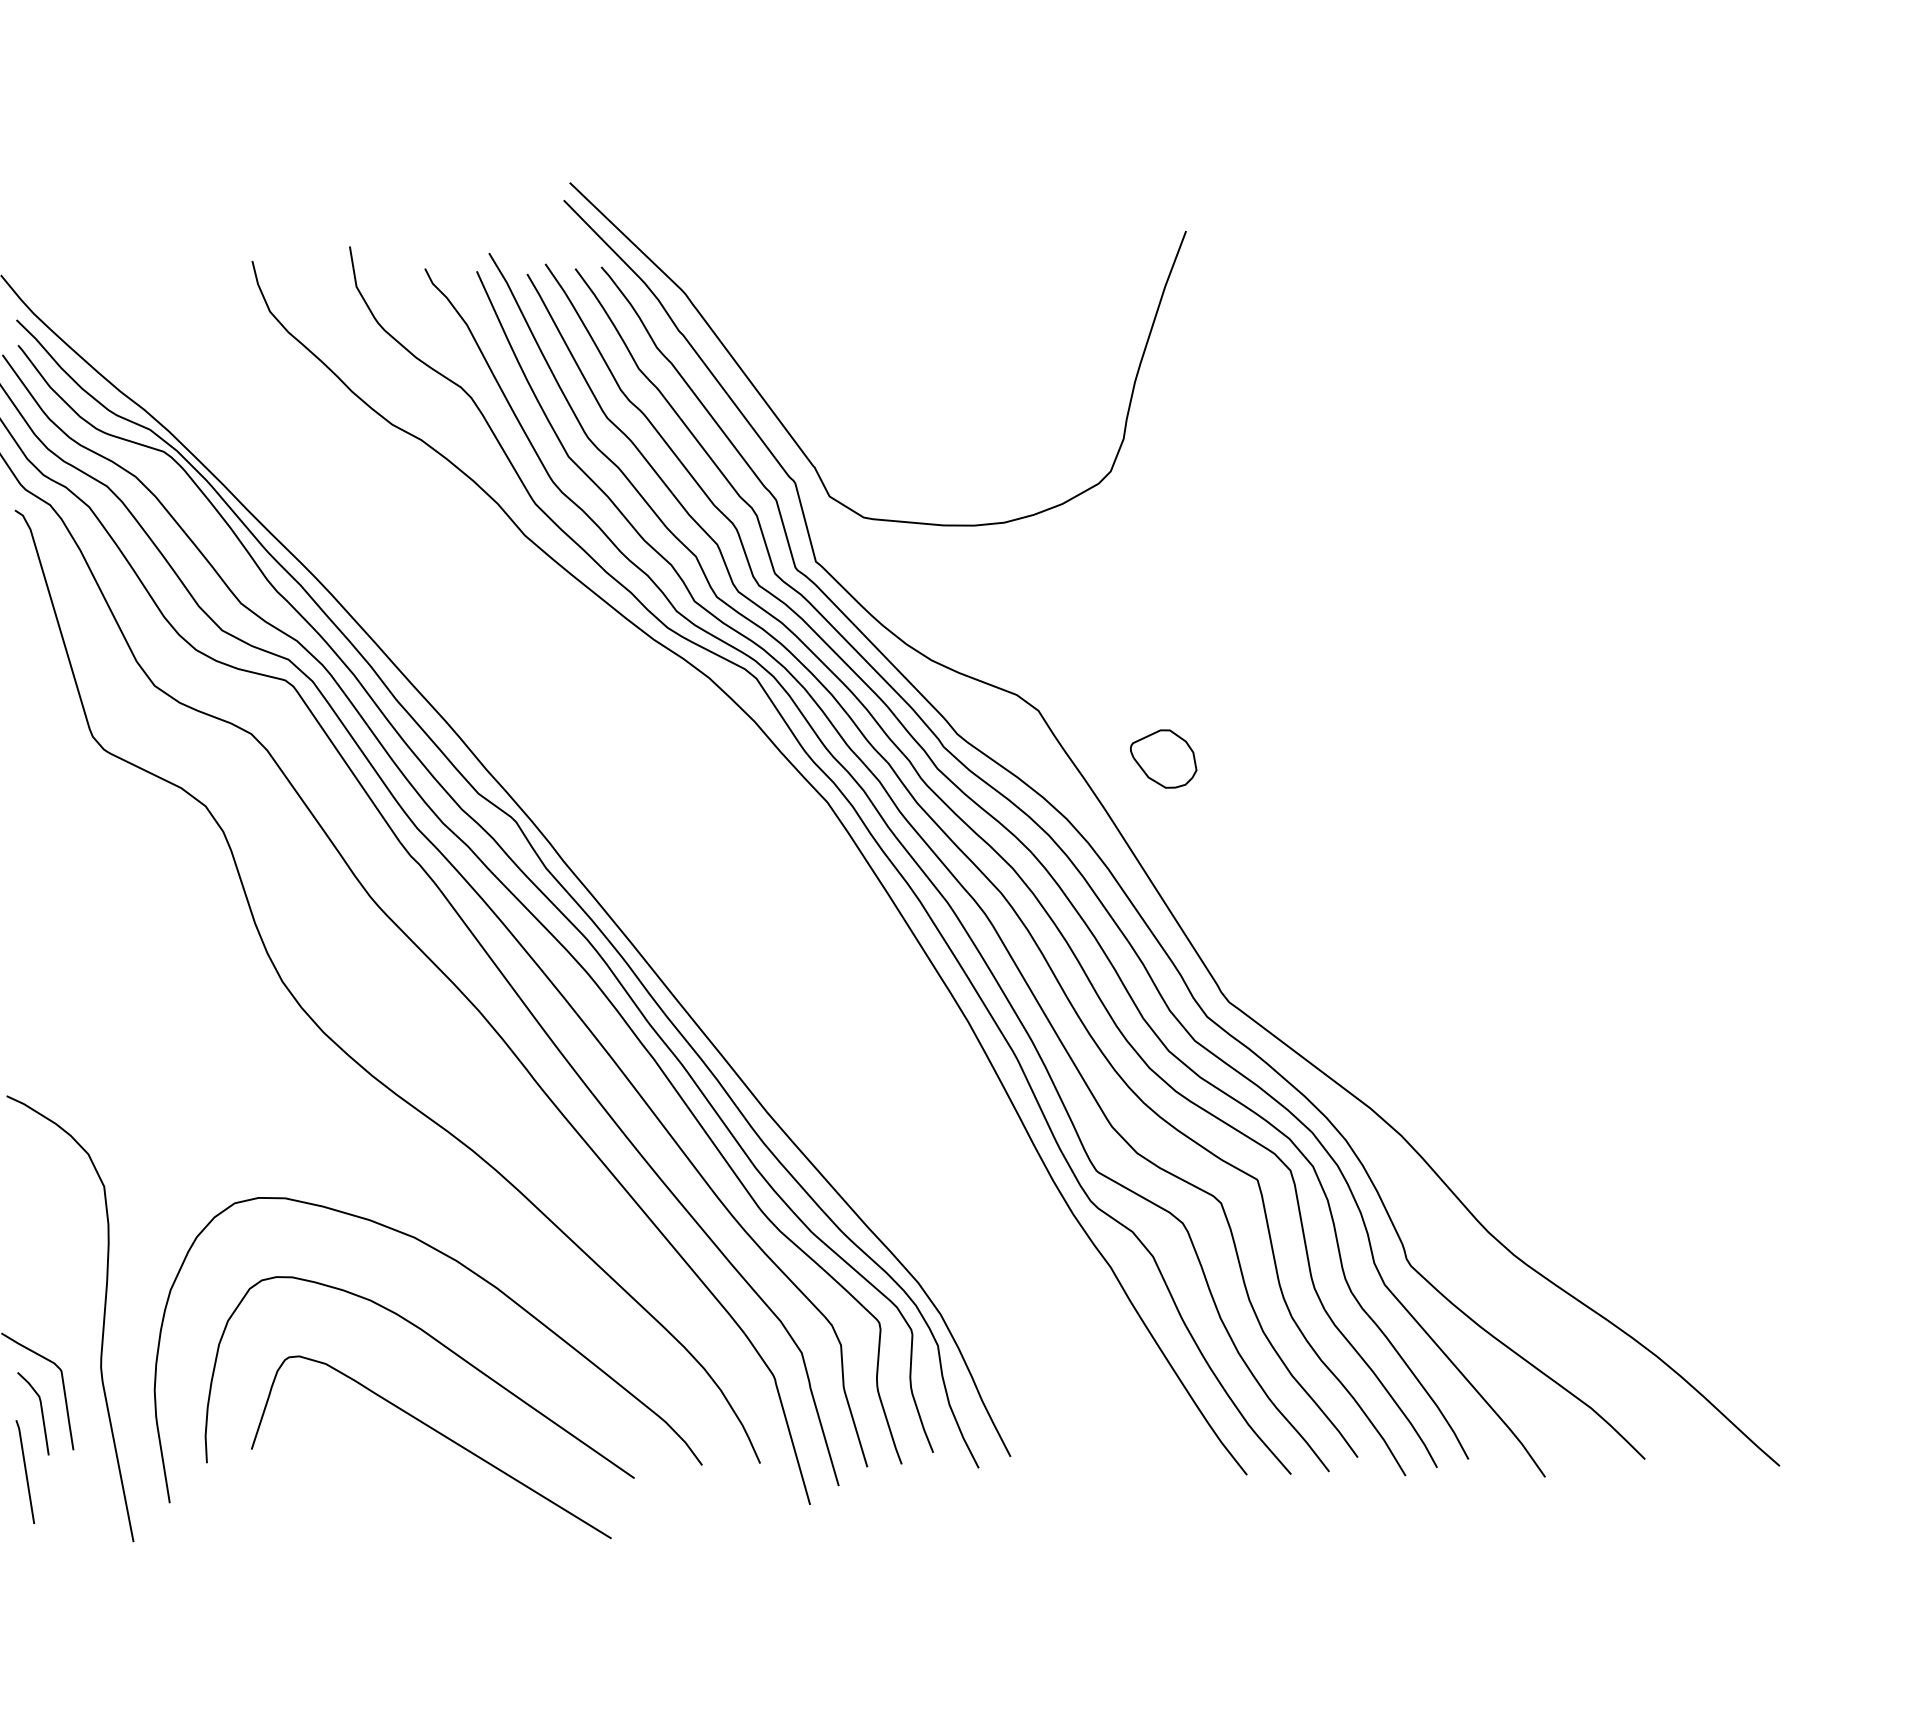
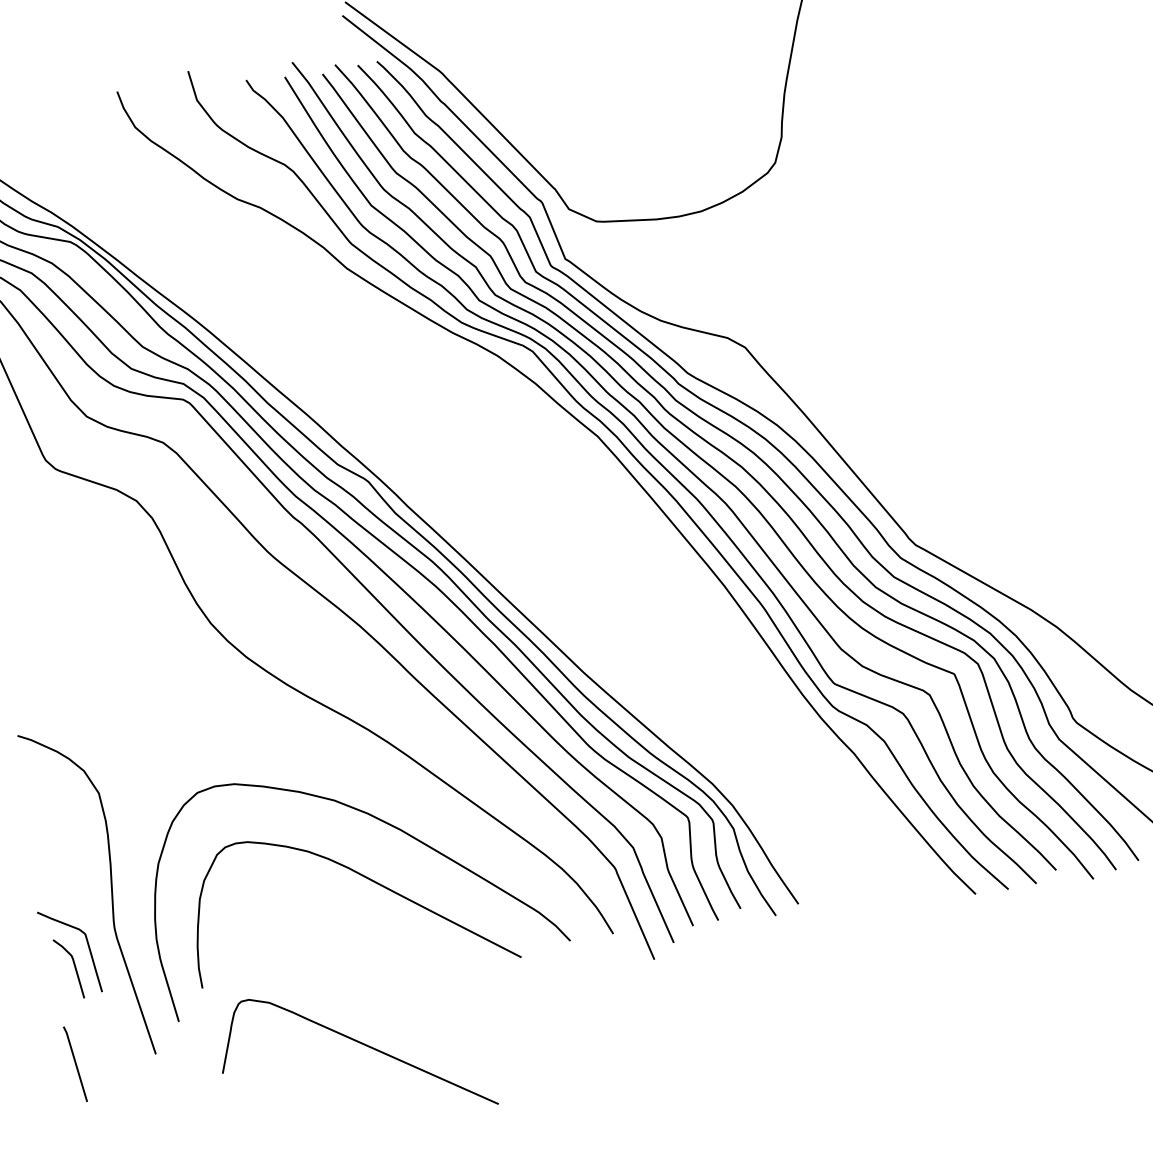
part: (1163, 758) -> (842, 370), removed
curve: (439, 1434) -> (360, 1043), moved
line: (25, 1471) -> (75, 1063), moved

